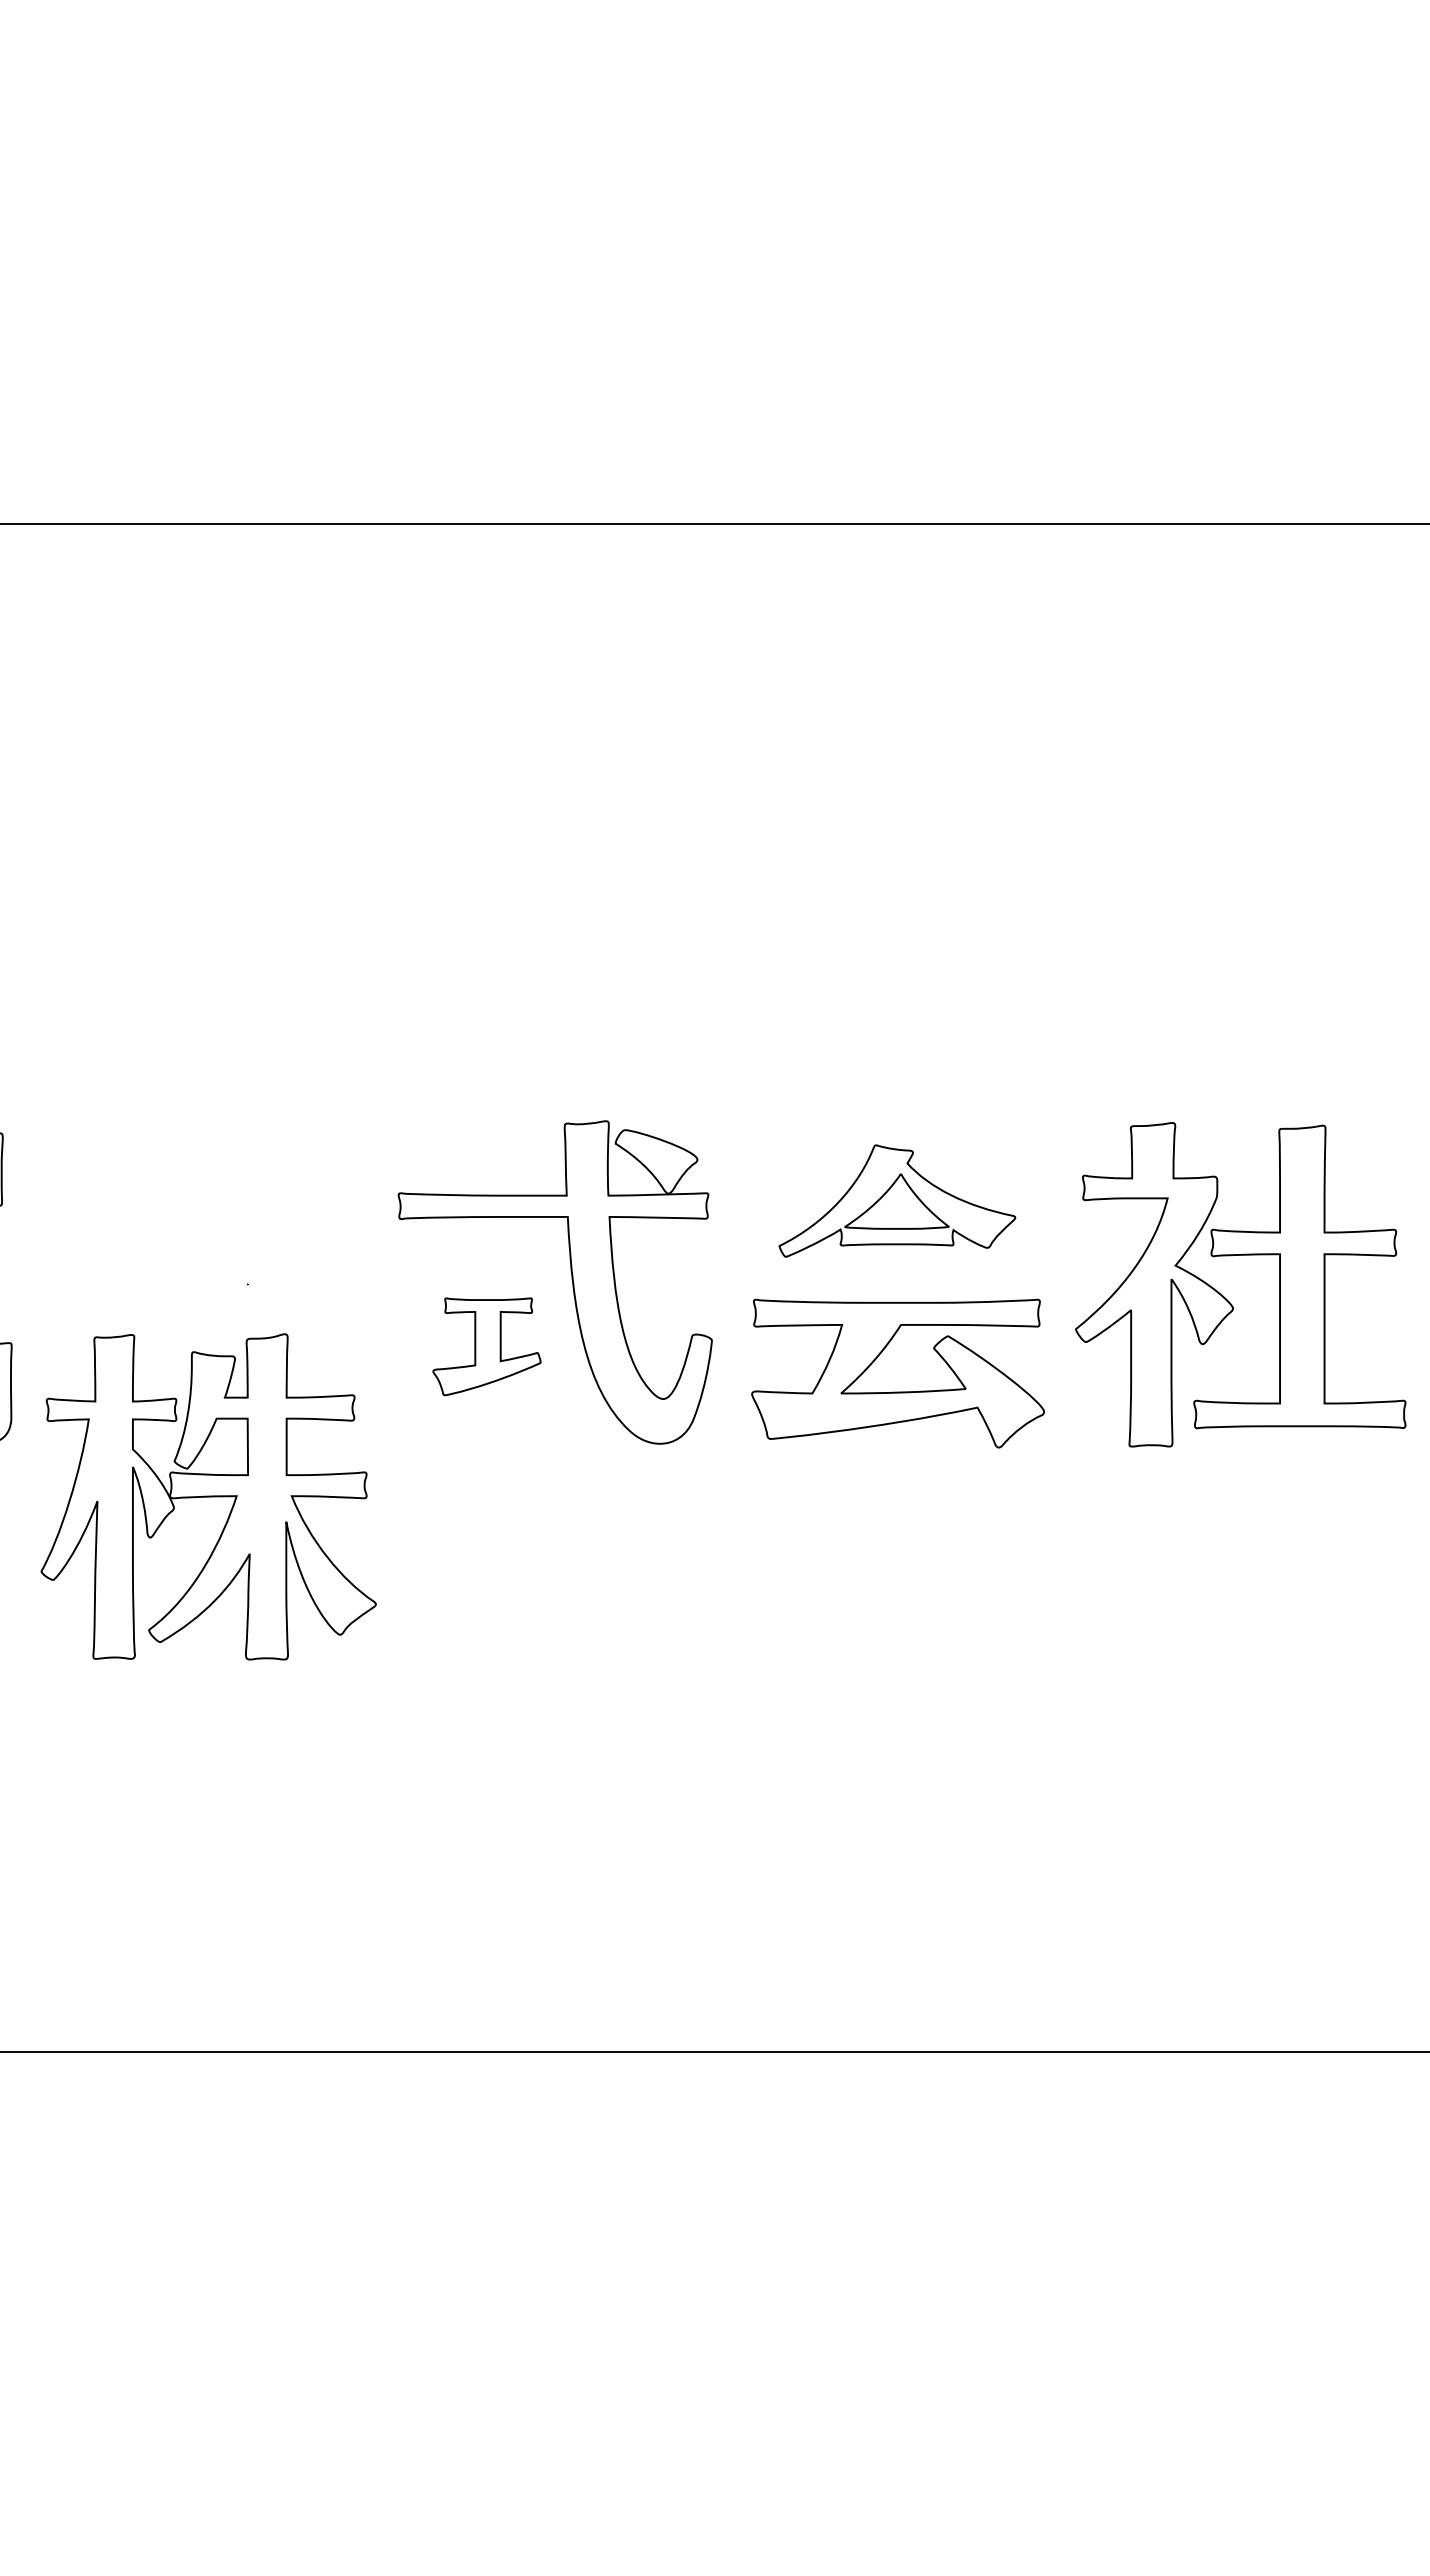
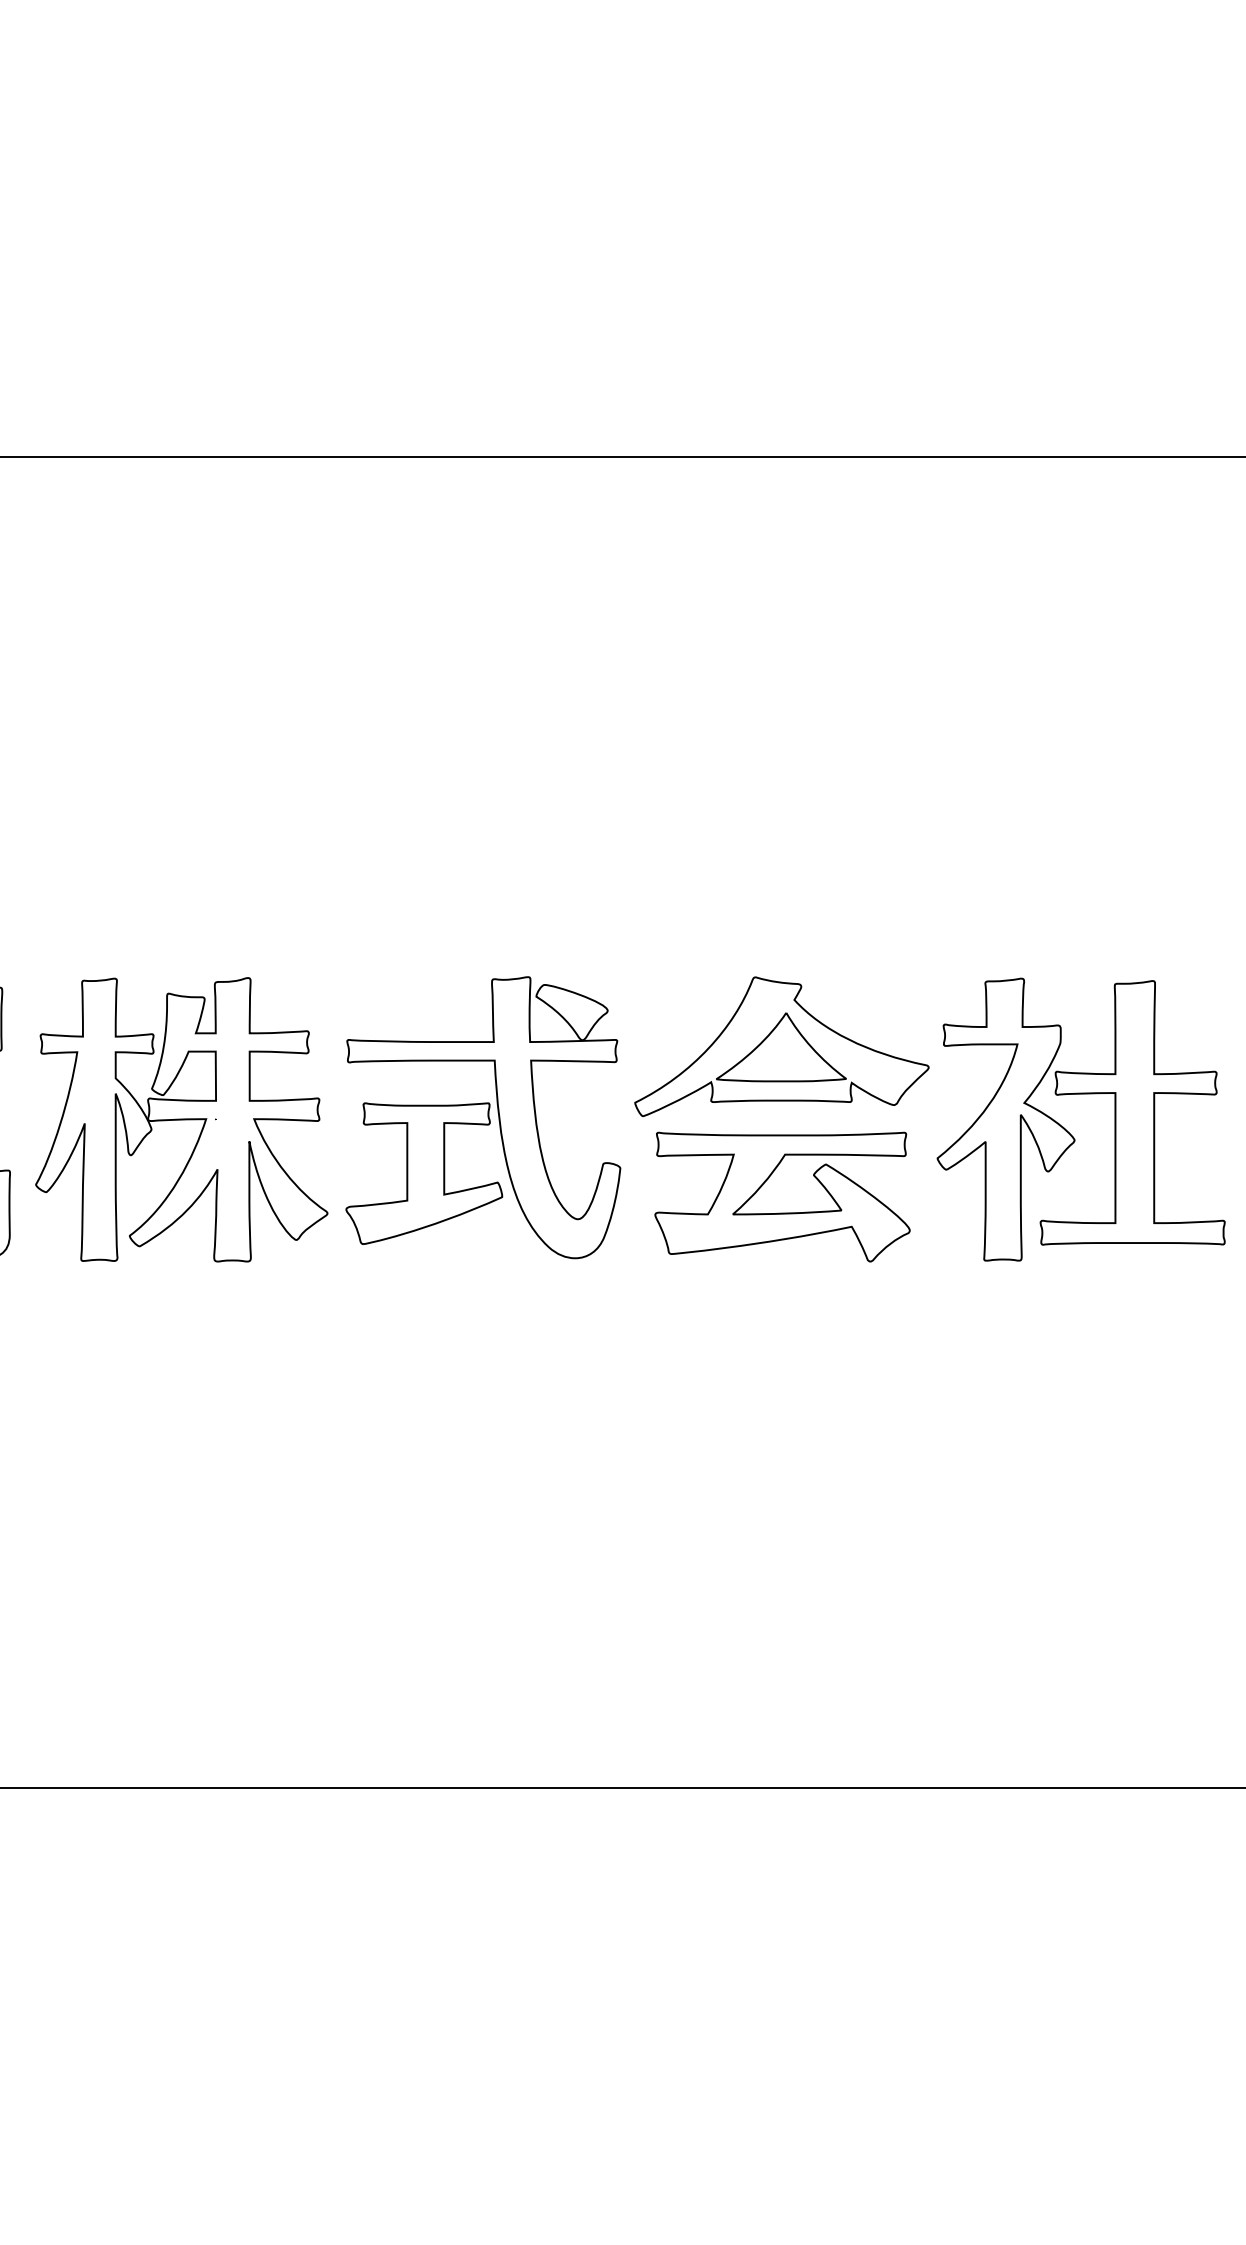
part: (897, 1200) -> (782, 1046), size x1.43
part: (486, 1346) -> (423, 1173), size x1.67
part: (208, 1496) -> (181, 1119), moved

